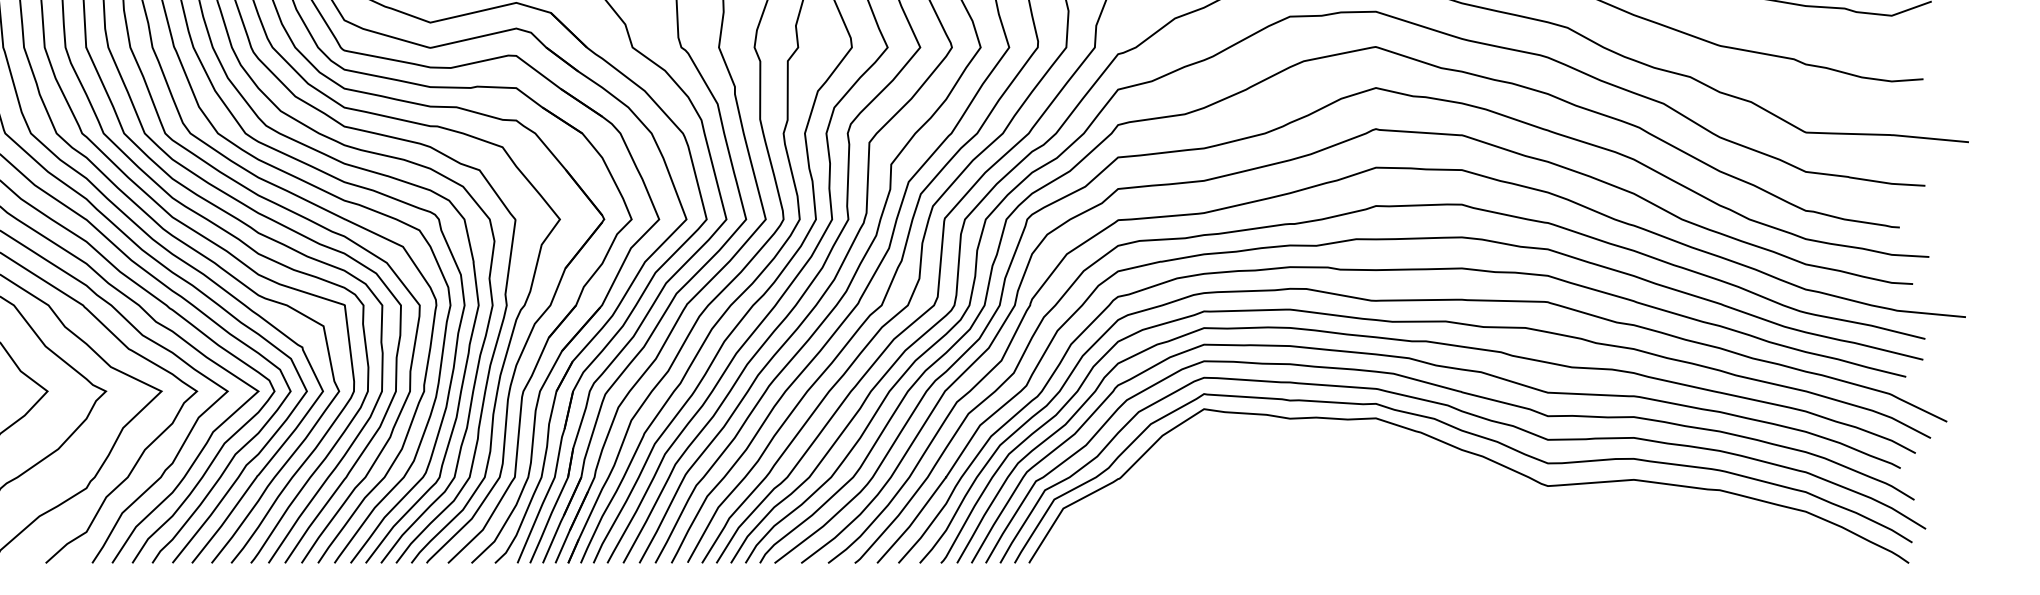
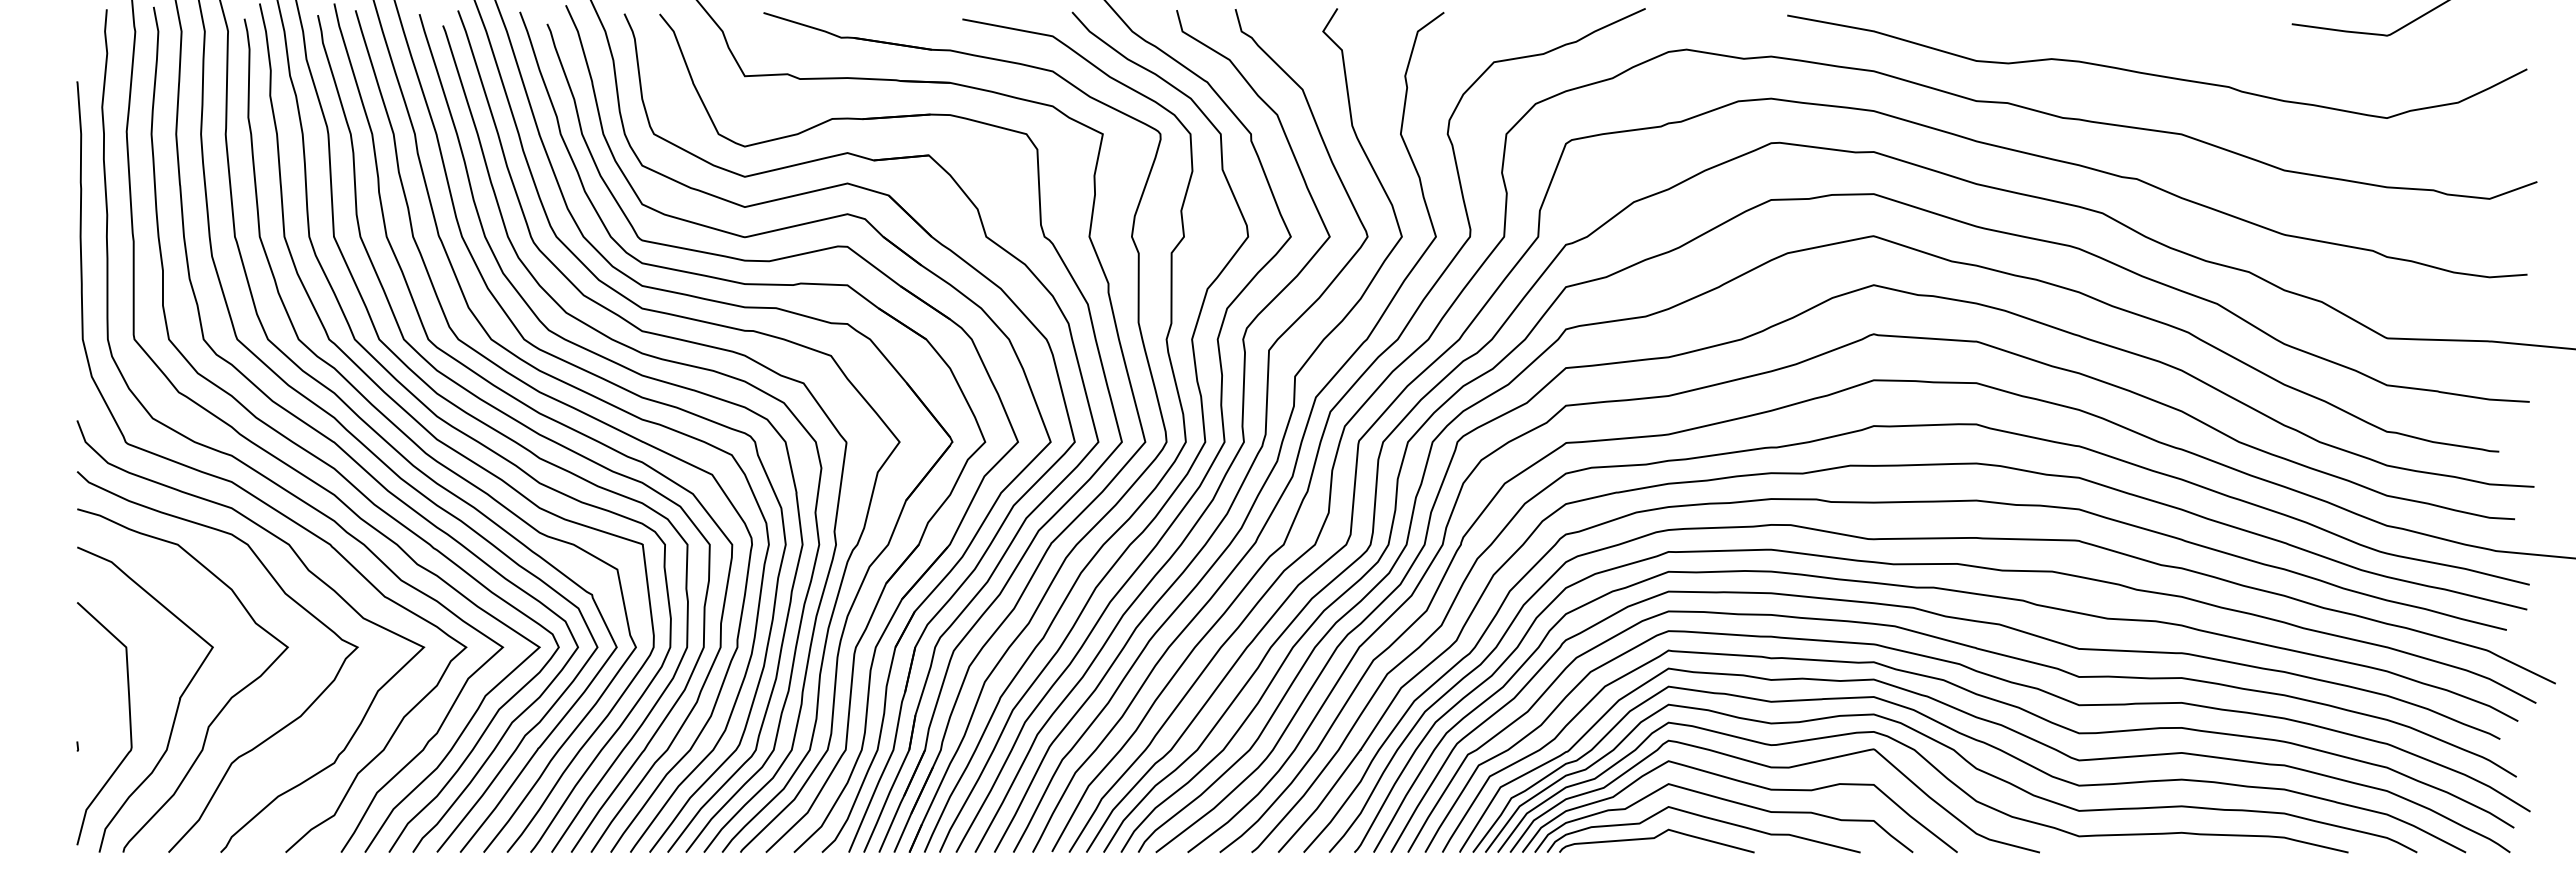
part: (1456, 493) -> (1969, 769), added

